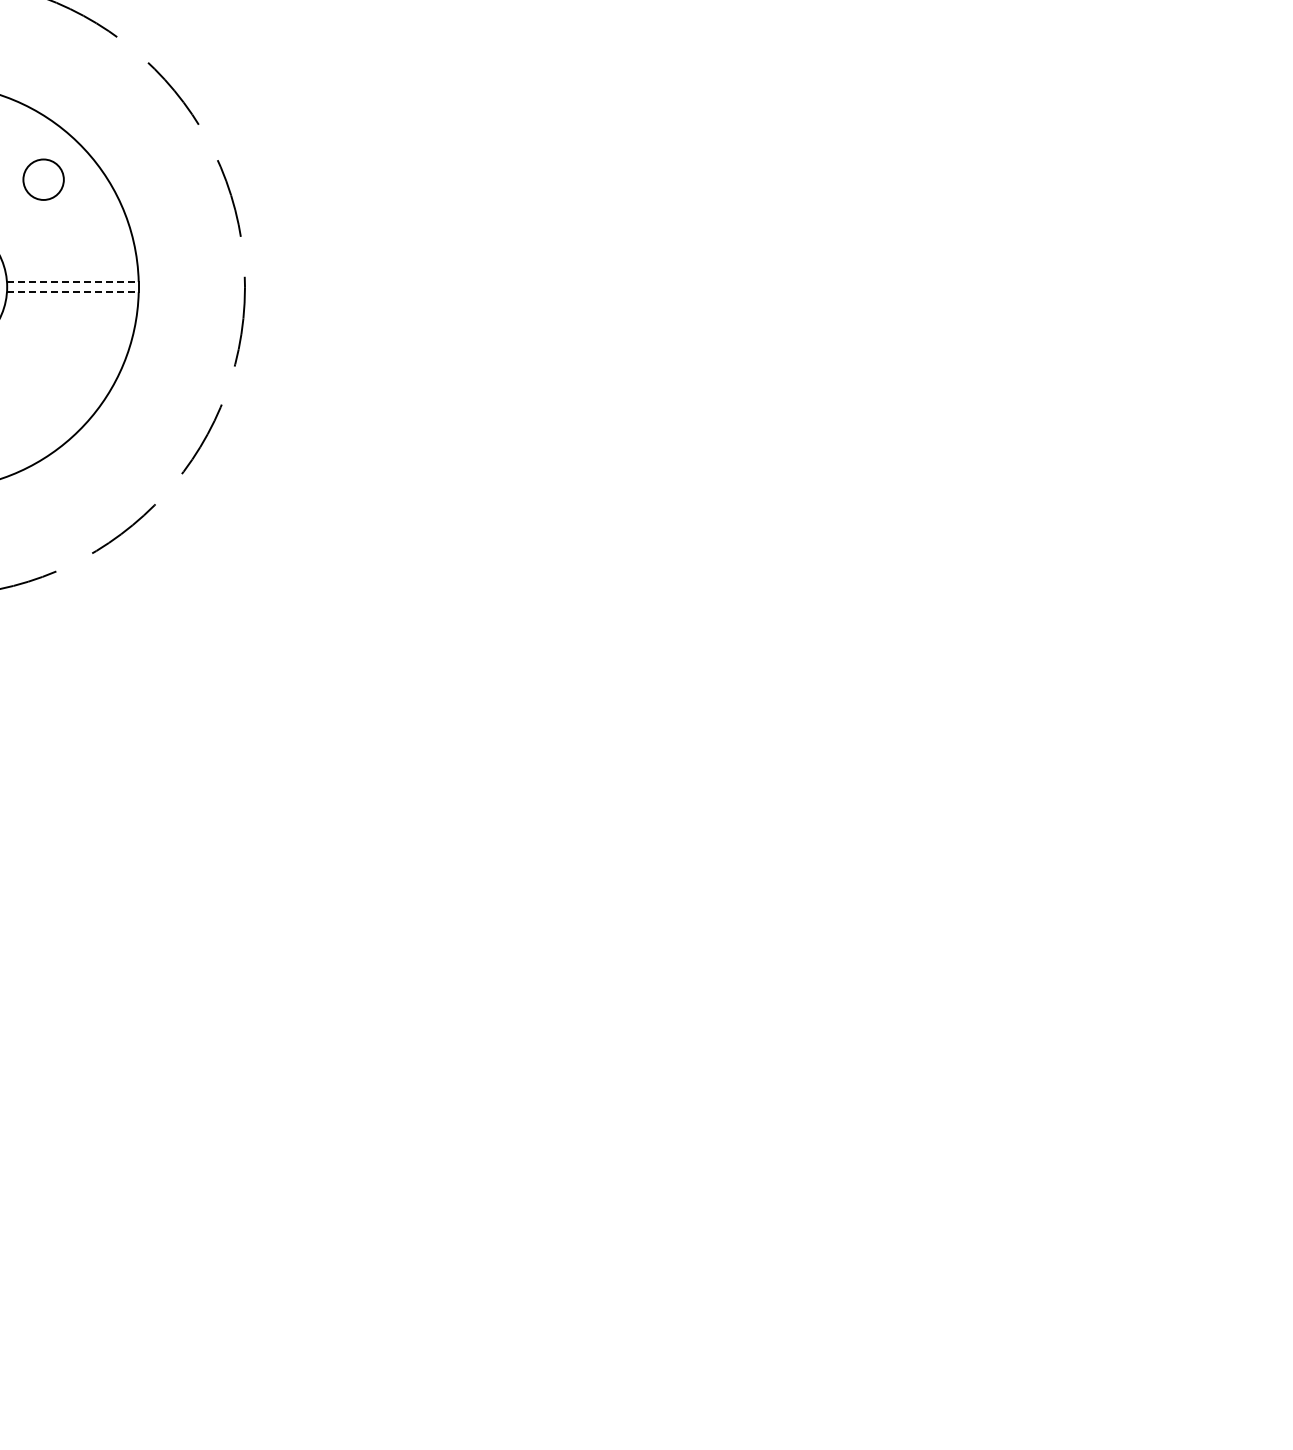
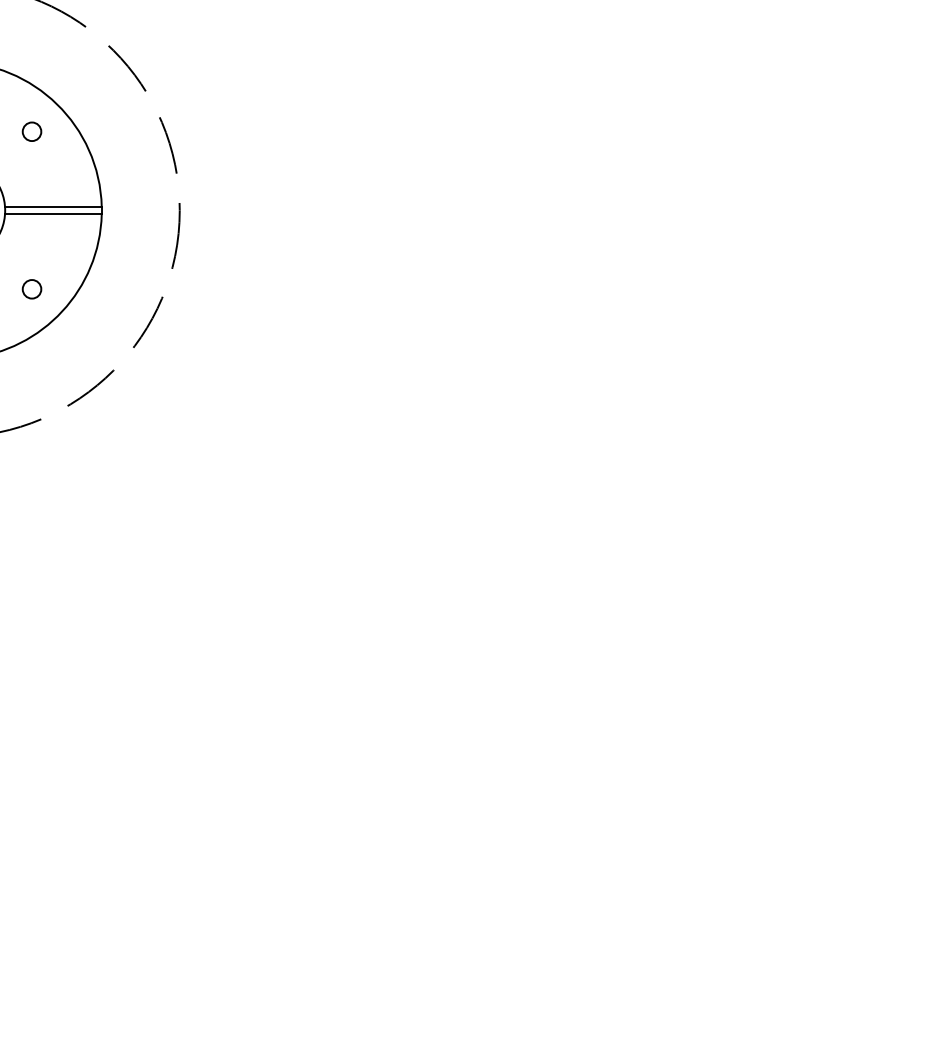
circle: (43, 179) -> (31, 131), size x0.62
line: (73, 282) -> (53, 207), dashed -> solid
line: (73, 292) -> (53, 214), dashed -> solid
circle: (43, 393) -> (31, 288), added

